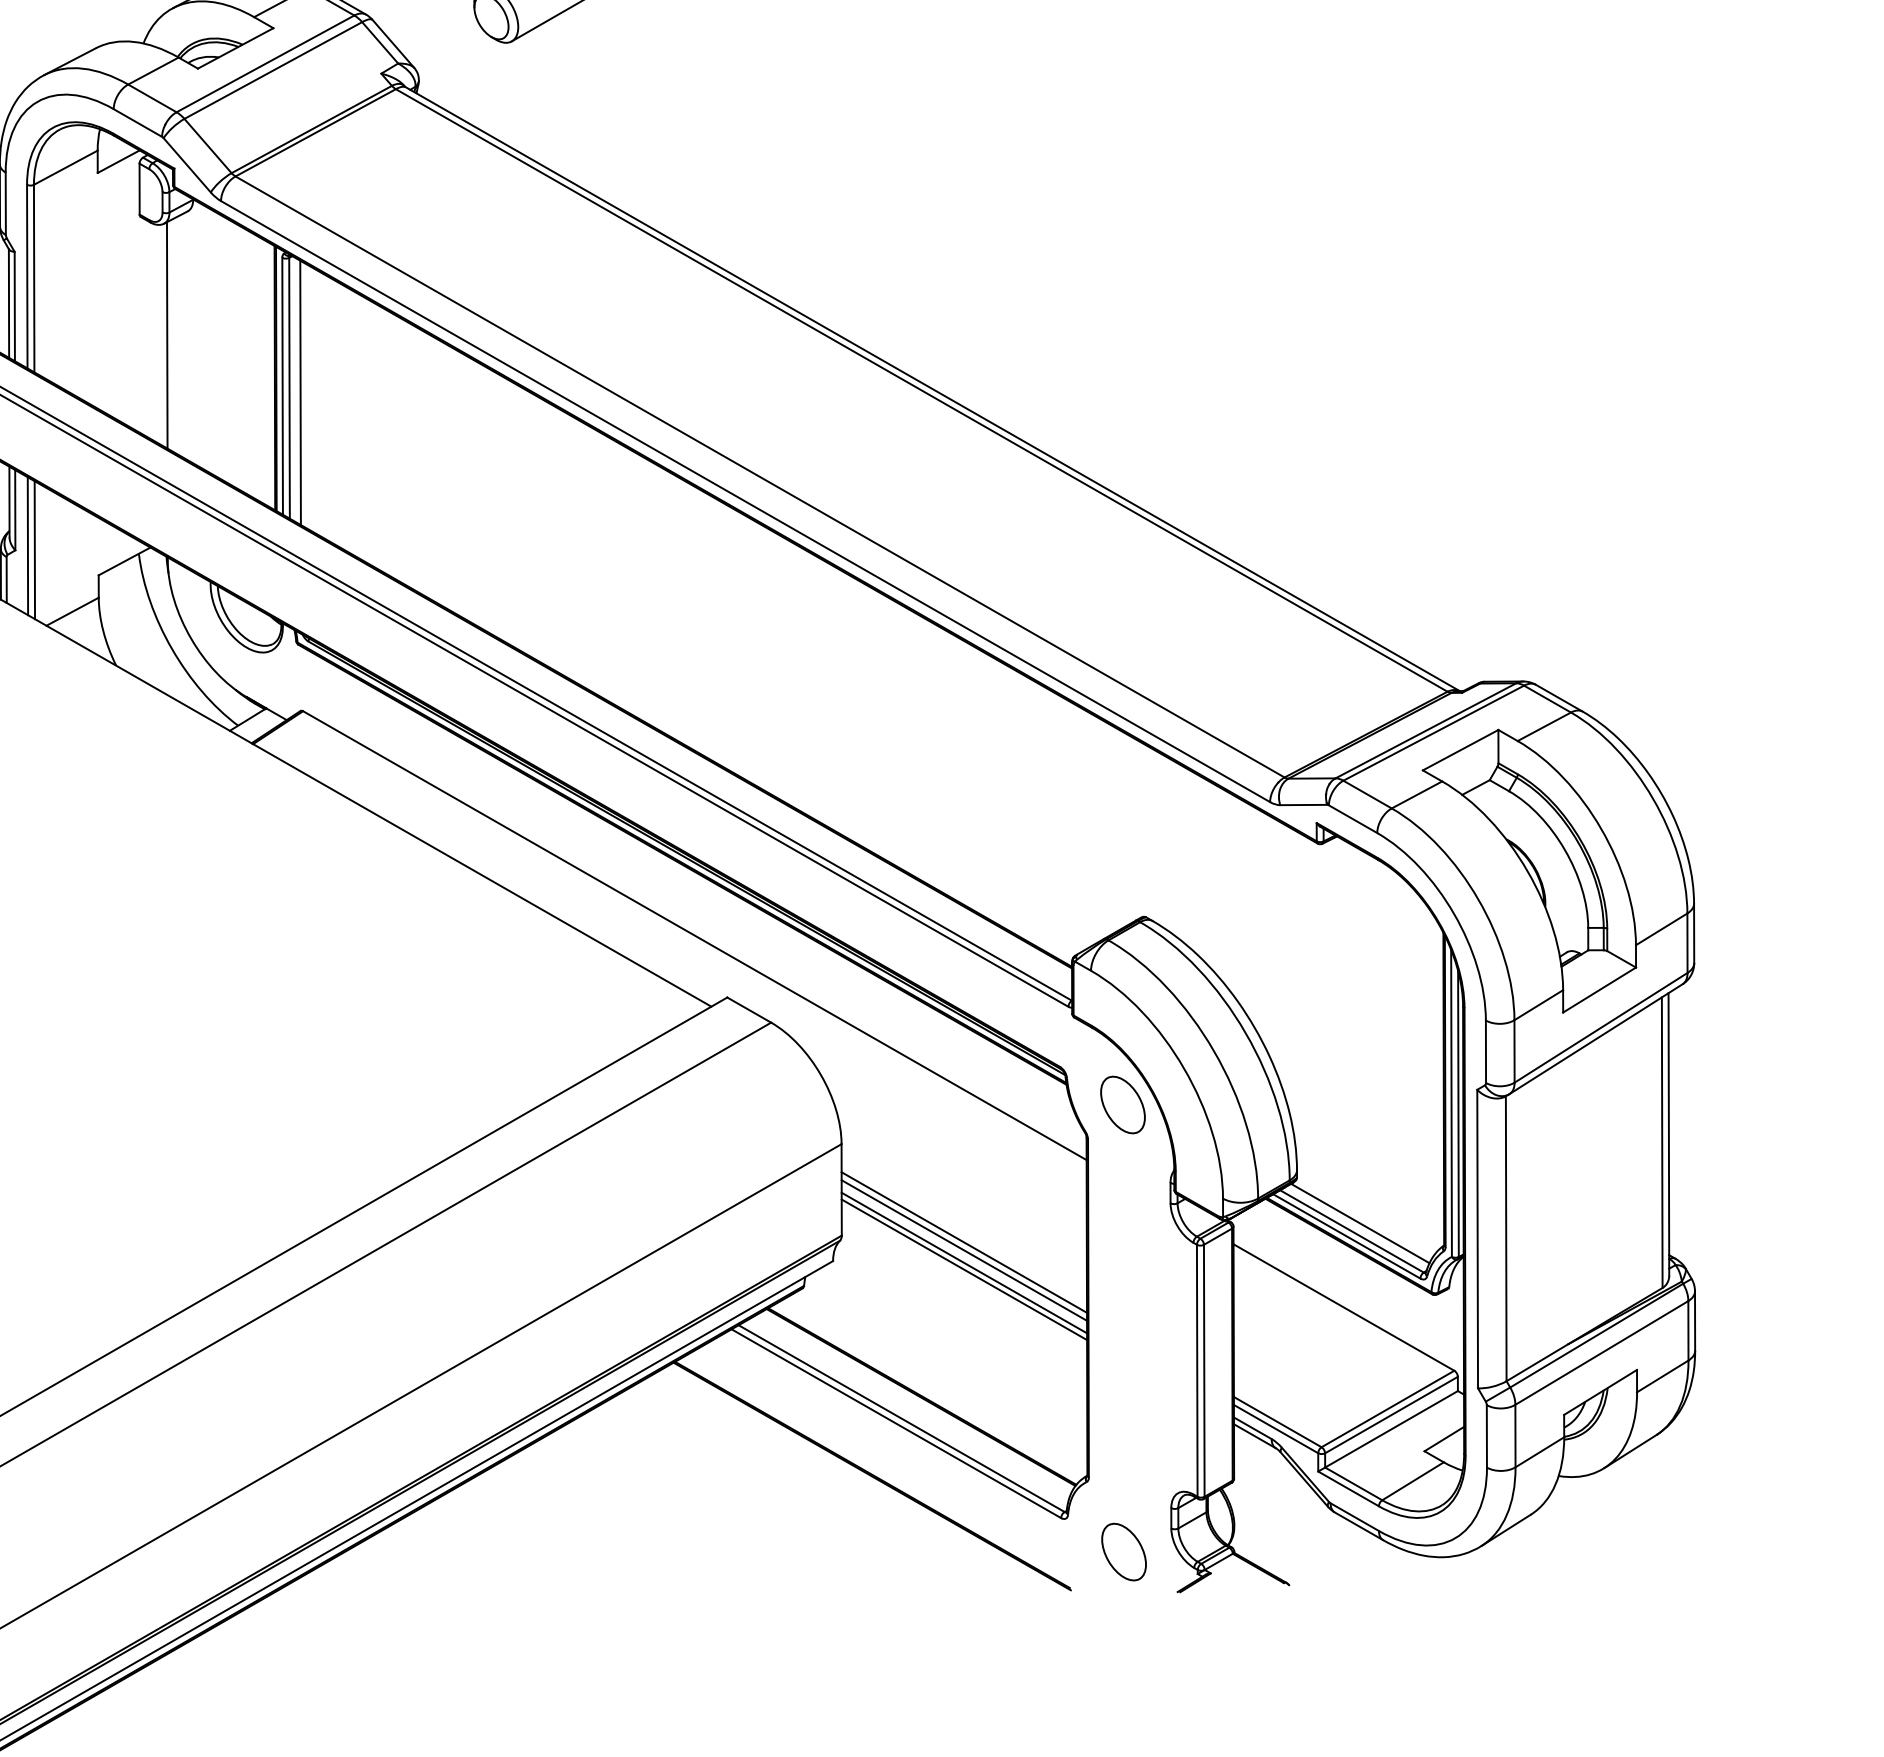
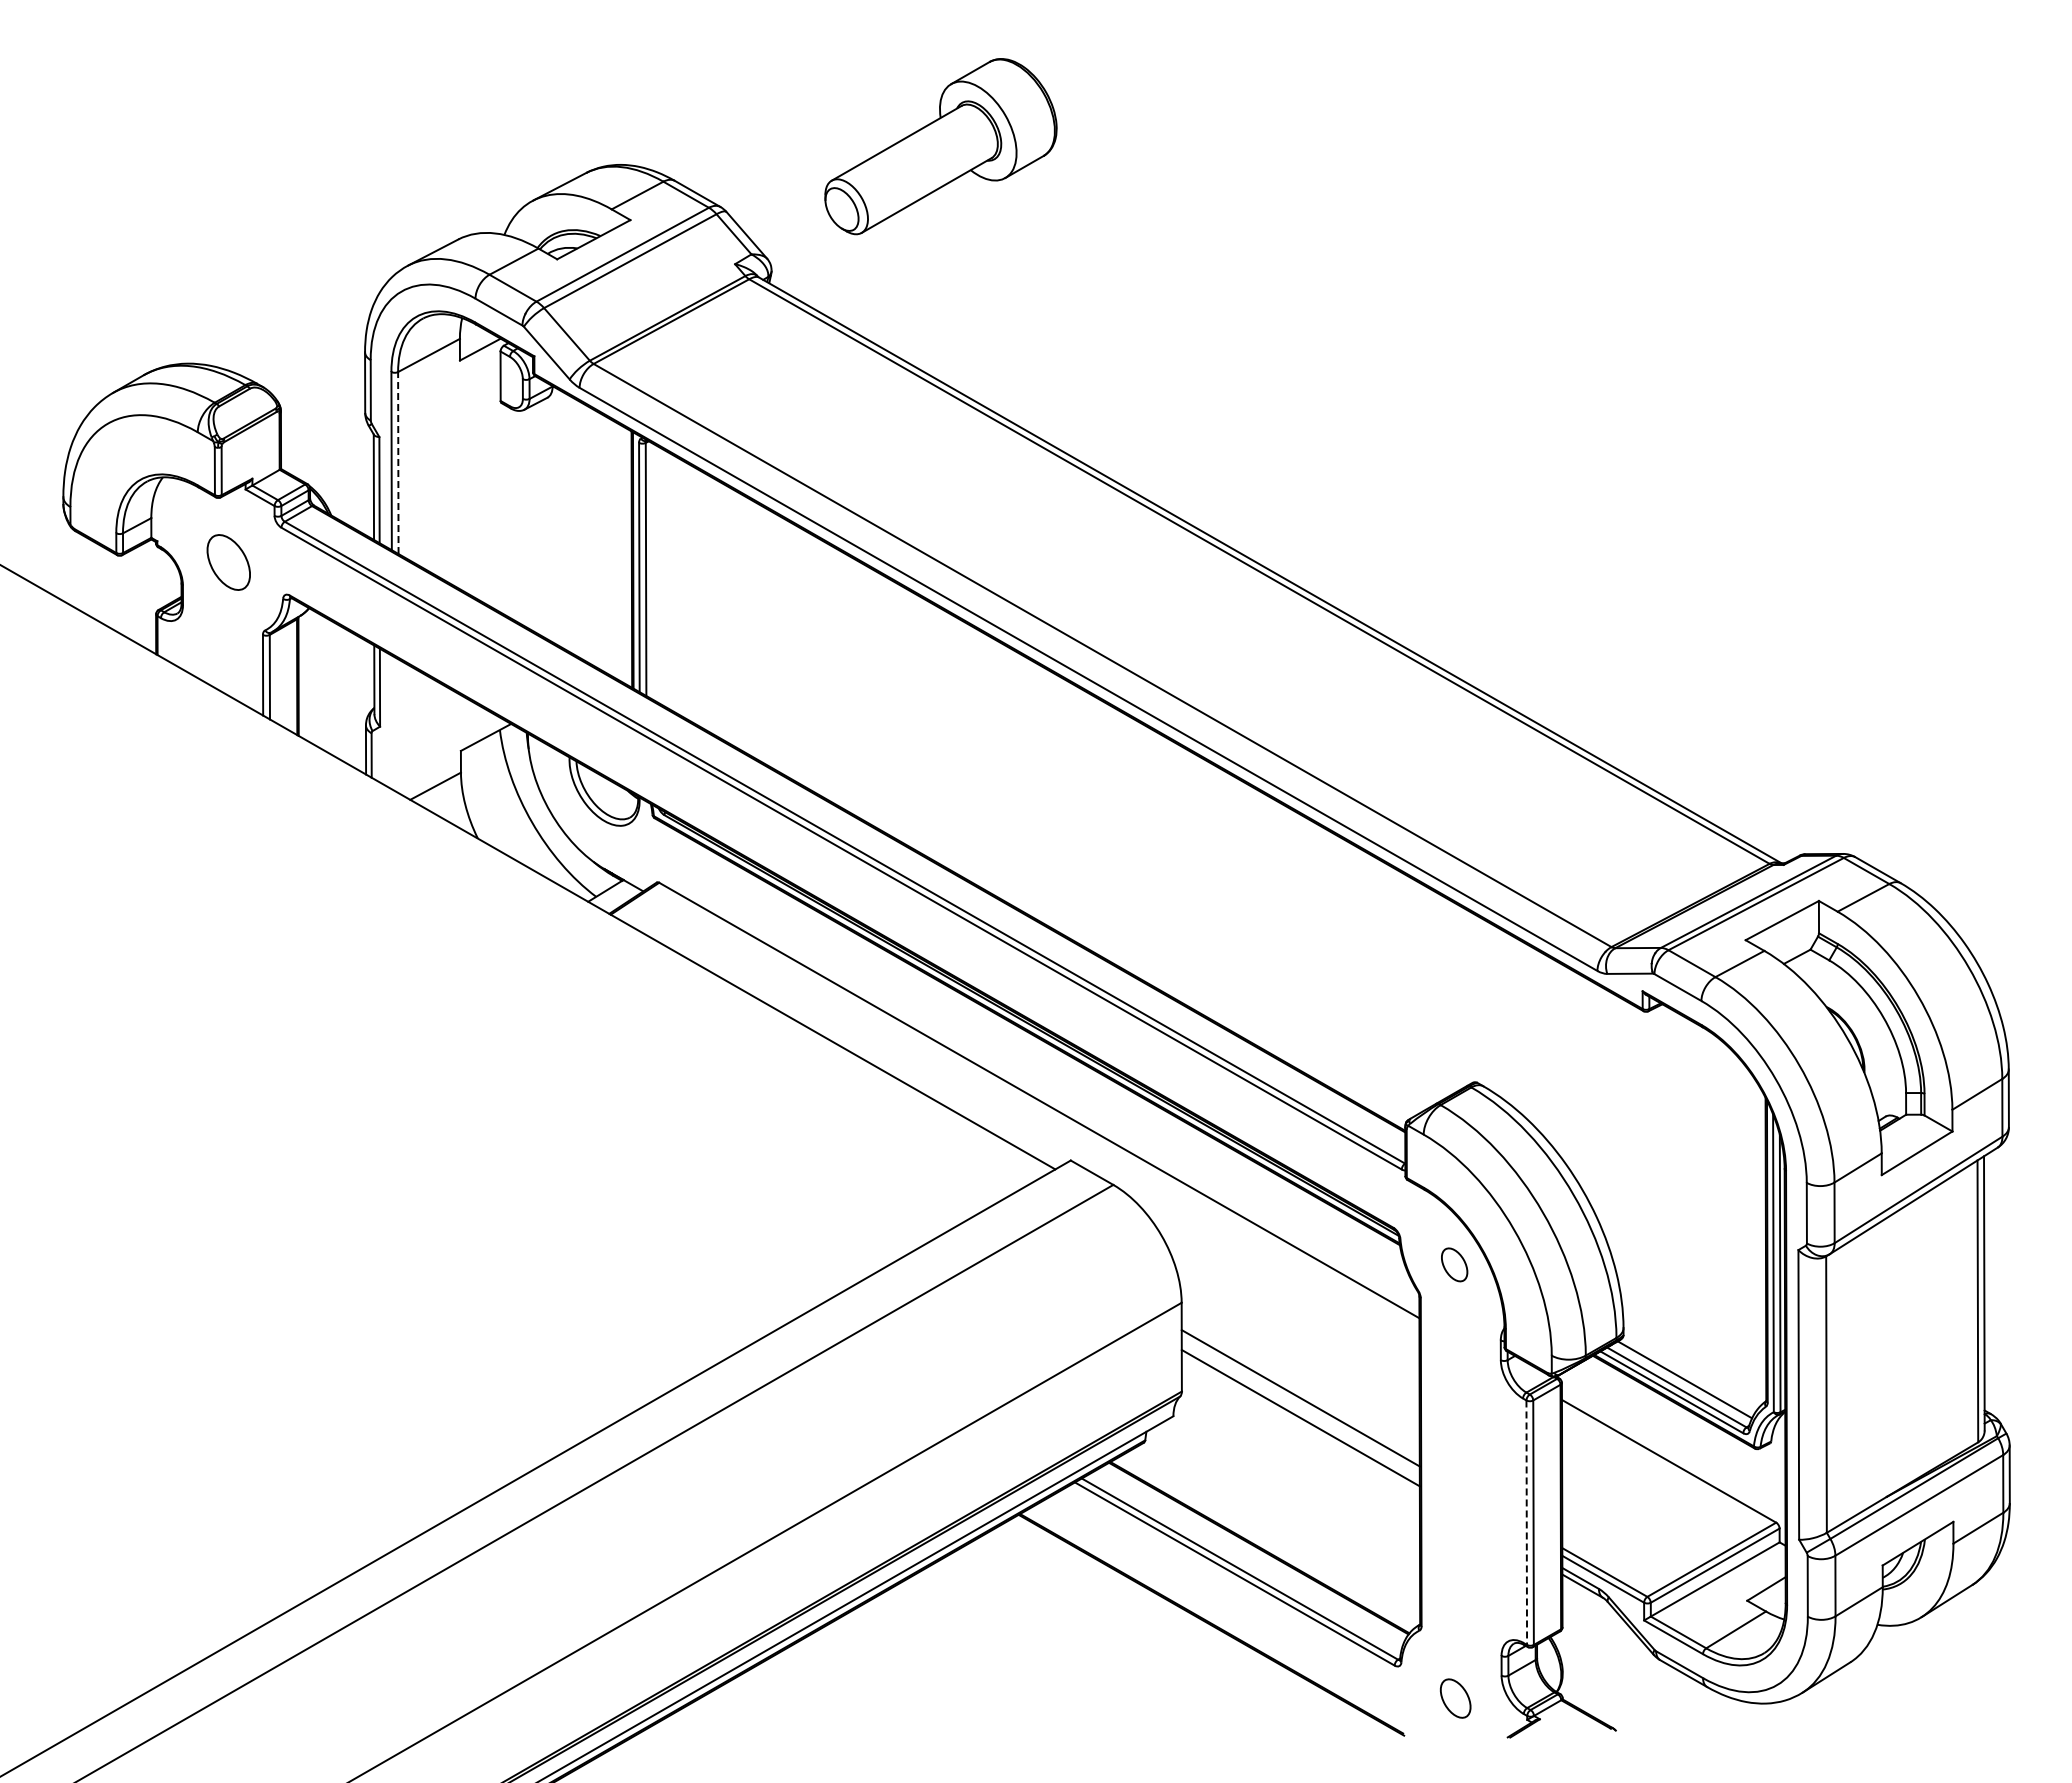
line: (34, 279) -> (398, 463), solid -> dashed
line: (167, 335) -> (527, 518), removed
line: (300, 392) -> (656, 573), removed
line: (28, 546) -> (392, 722), removed
line: (34, 550) -> (398, 726), removed
part: (1122, 1104) -> (1454, 1264), size x0.6
line: (964, 1249) -> (1300, 1405), removed
line: (964, 1269) -> (1300, 1424), removed
line: (1196, 1371) -> (1526, 1523), solid -> dashed
part: (1123, 1551) -> (1455, 1698), size x0.7

